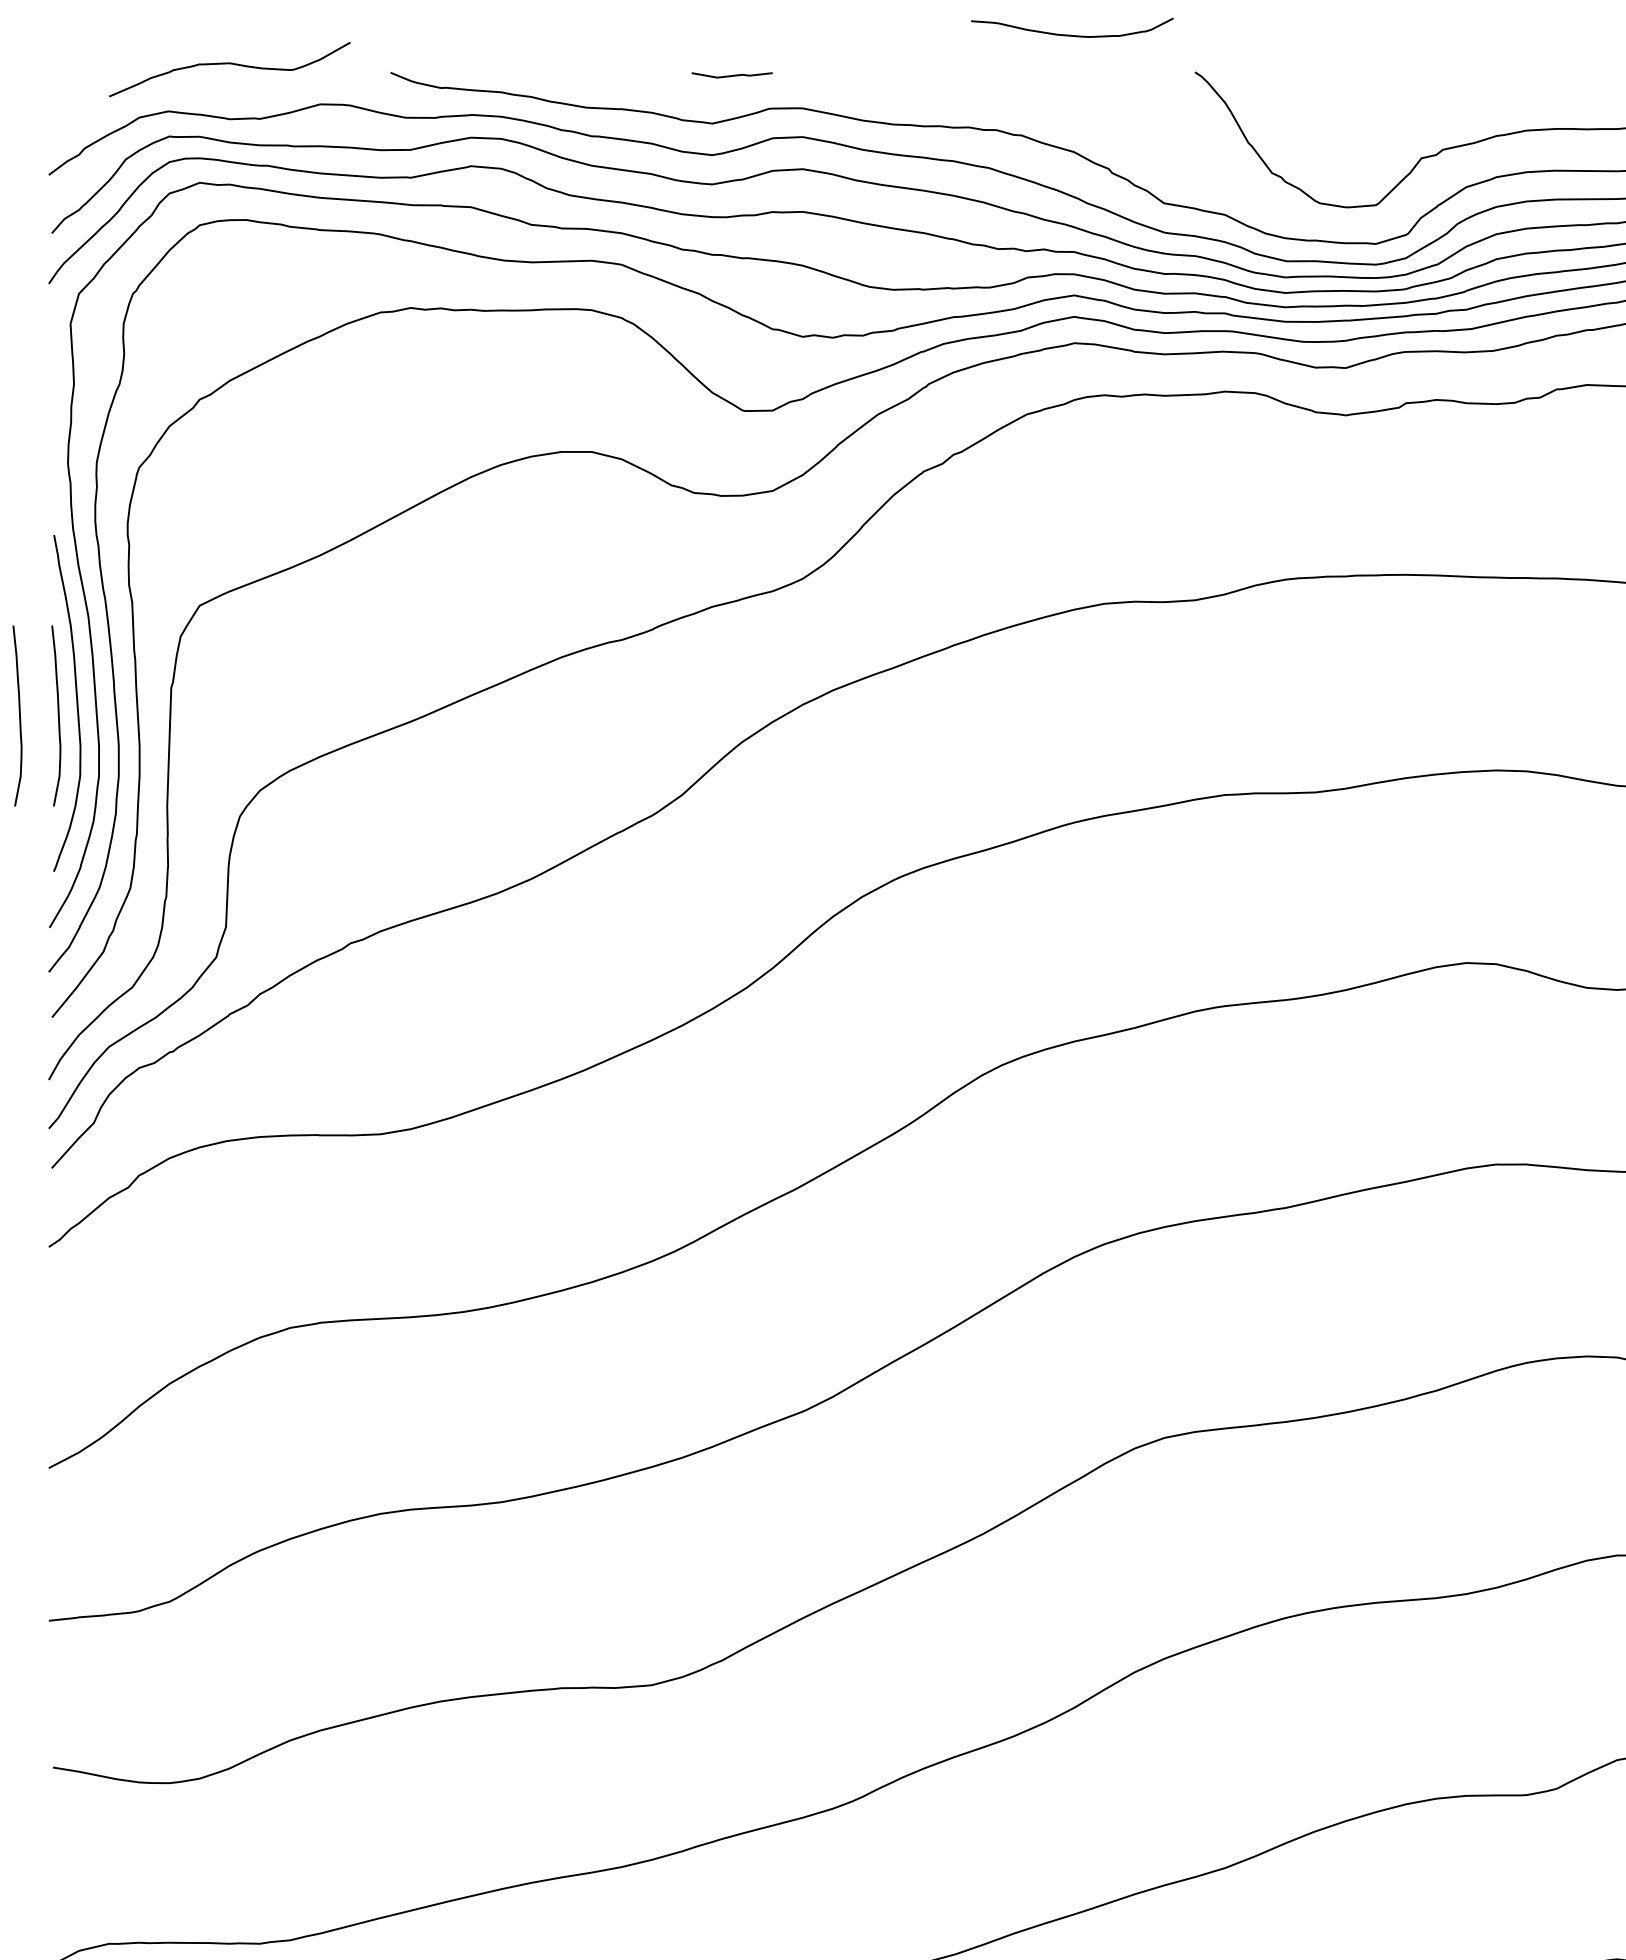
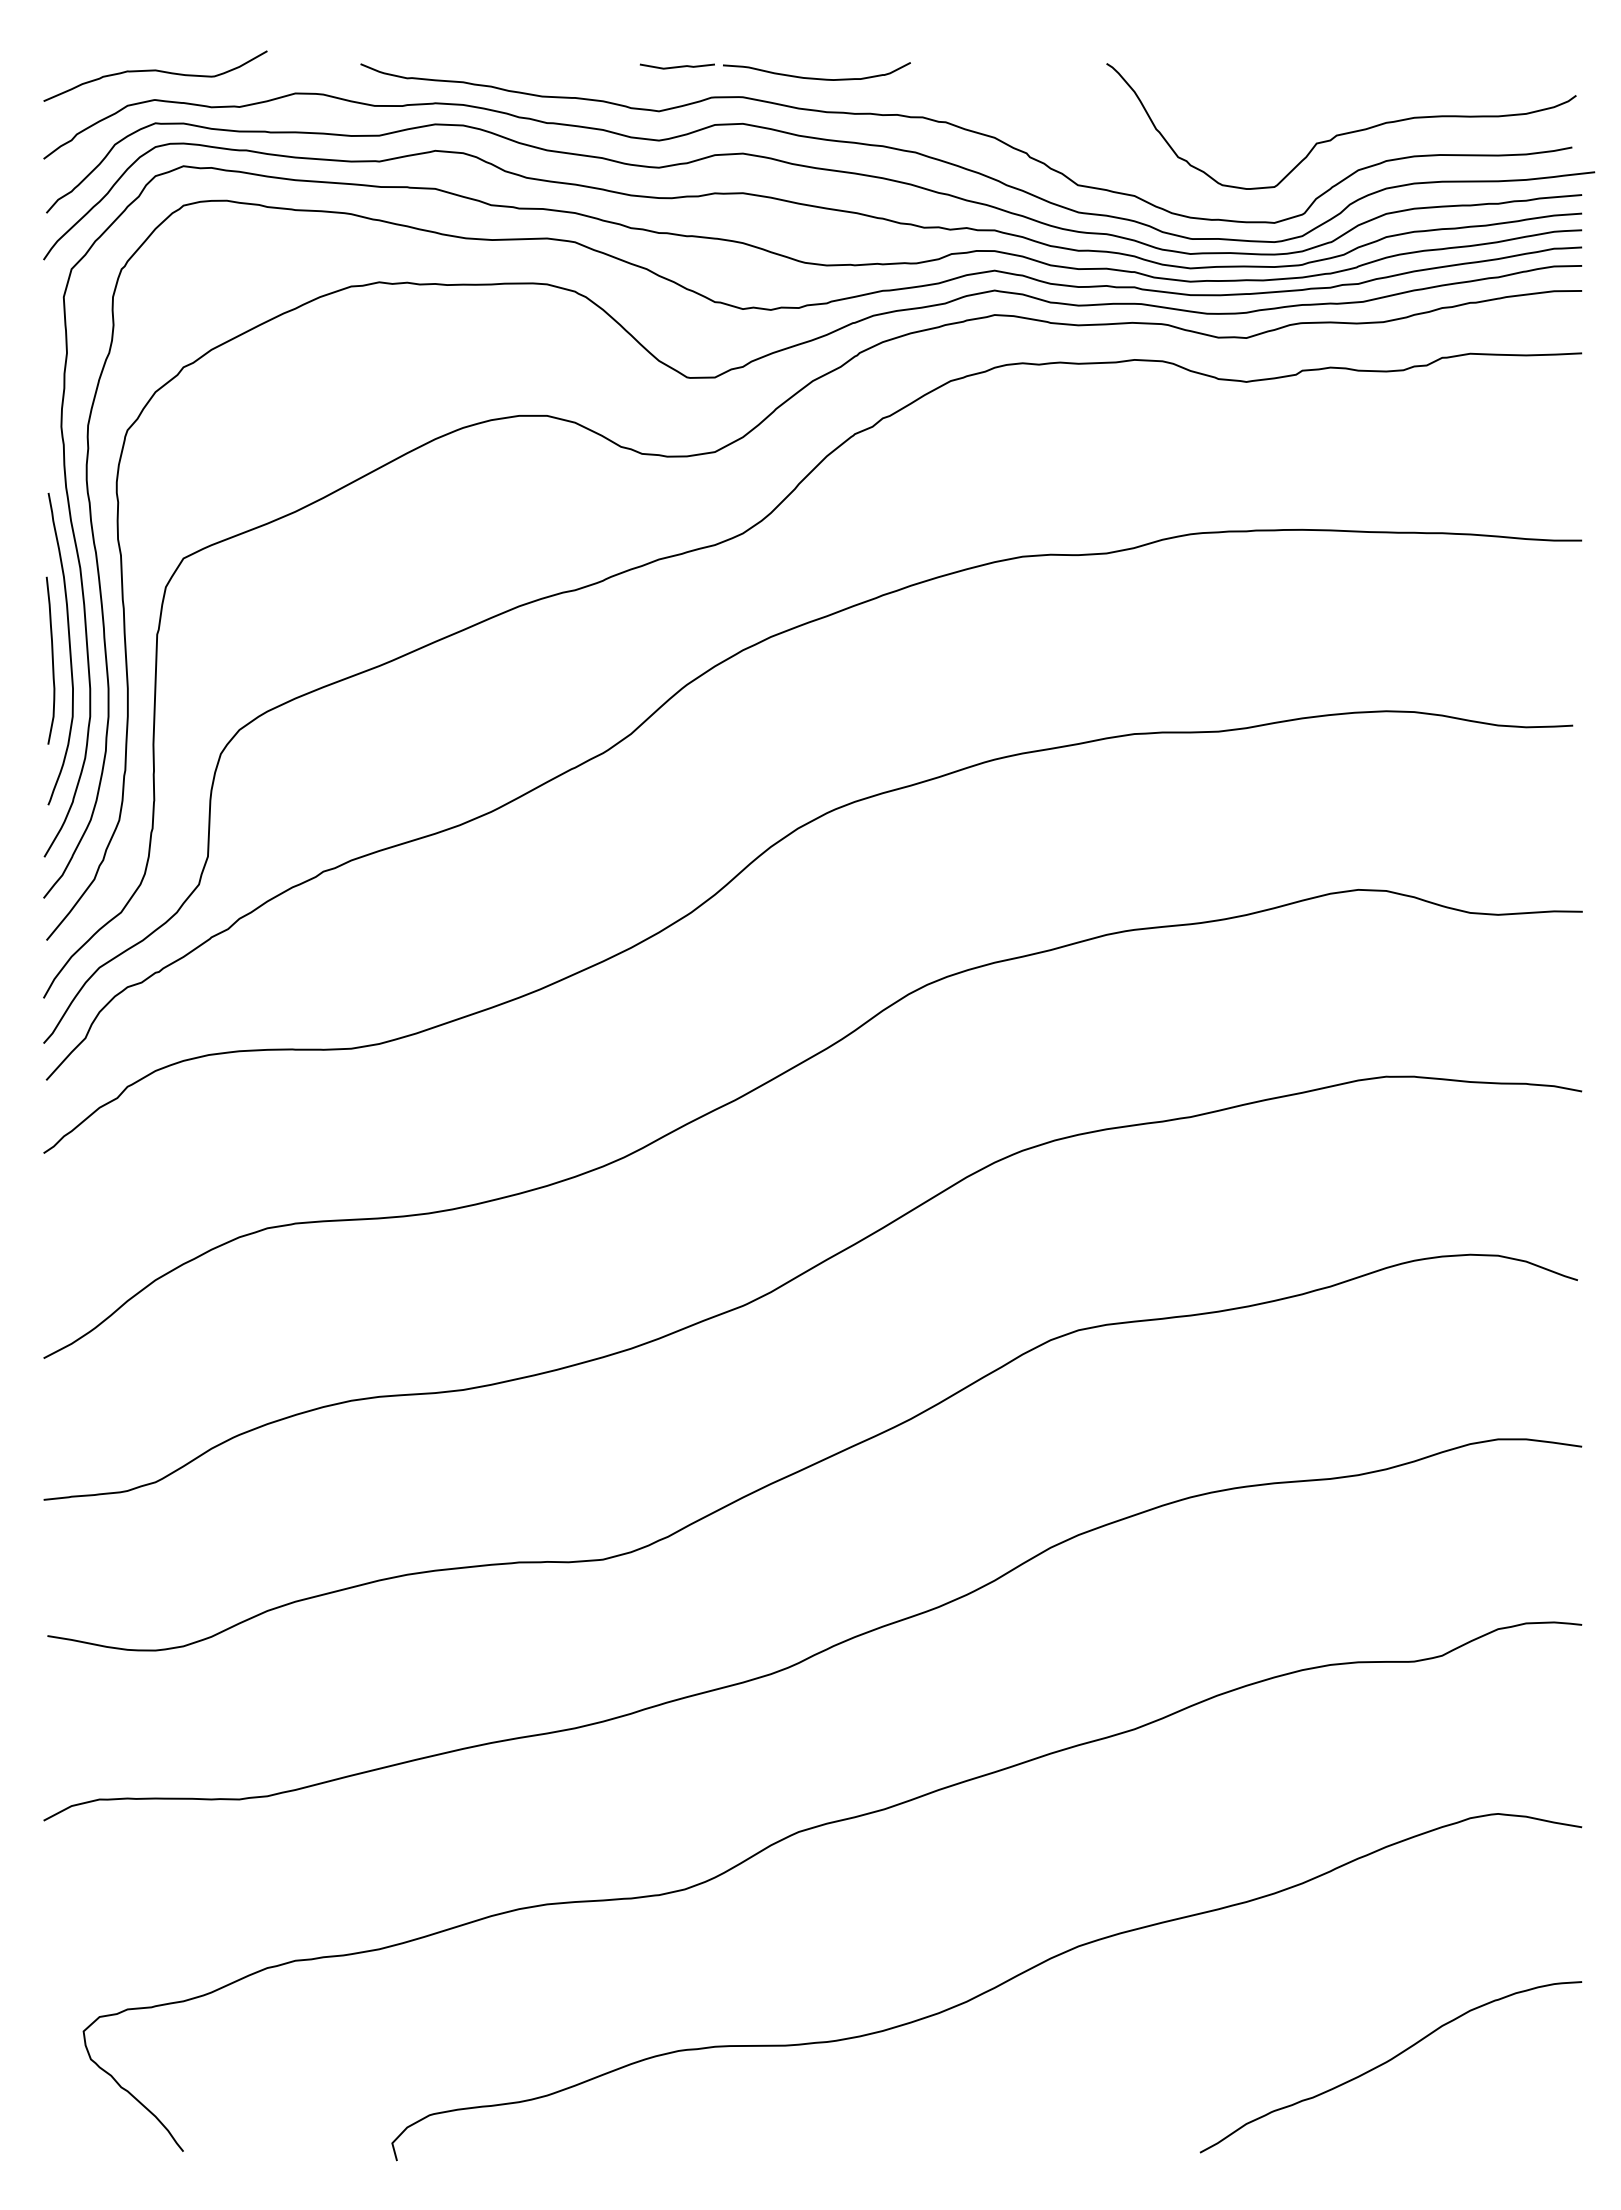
curve: (1069, 34) -> (814, 77), moved
curve: (229, 64) -> (155, 71), moved
curve: (19, 715) -> (16, 660), removed

